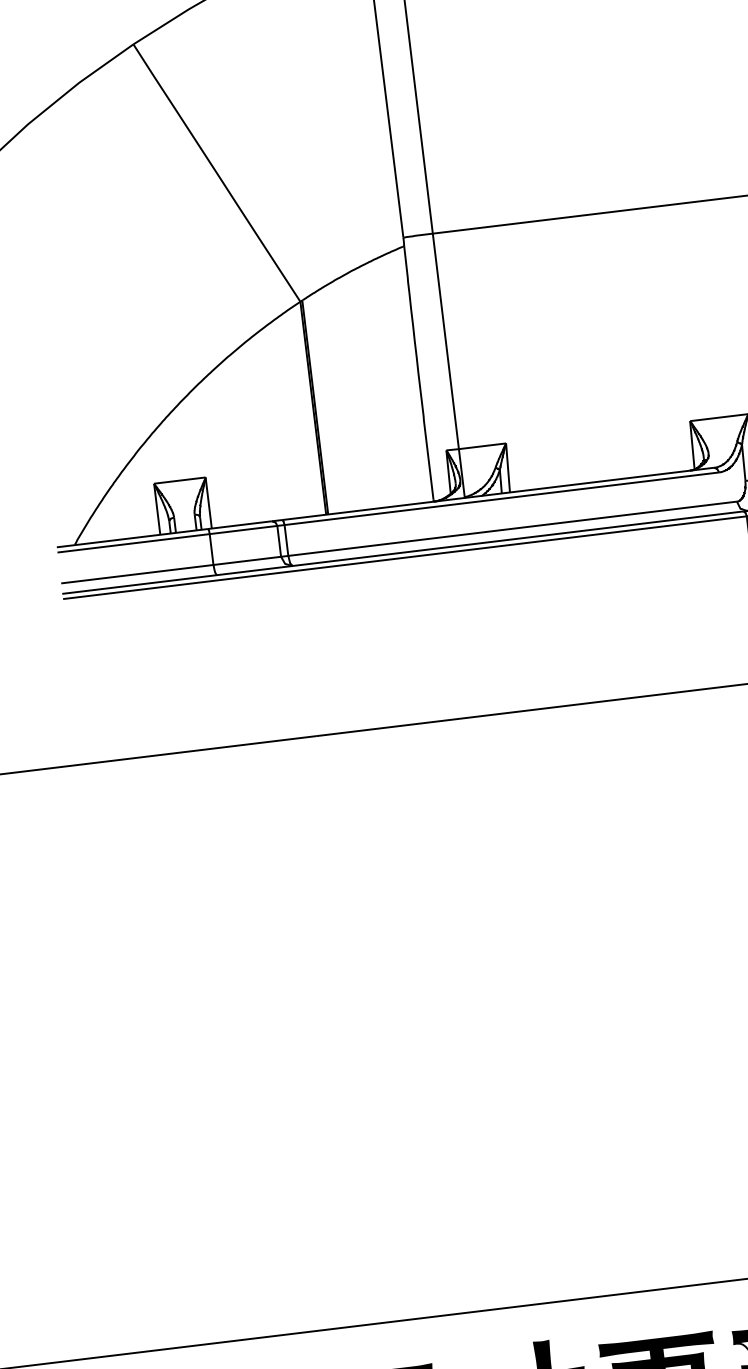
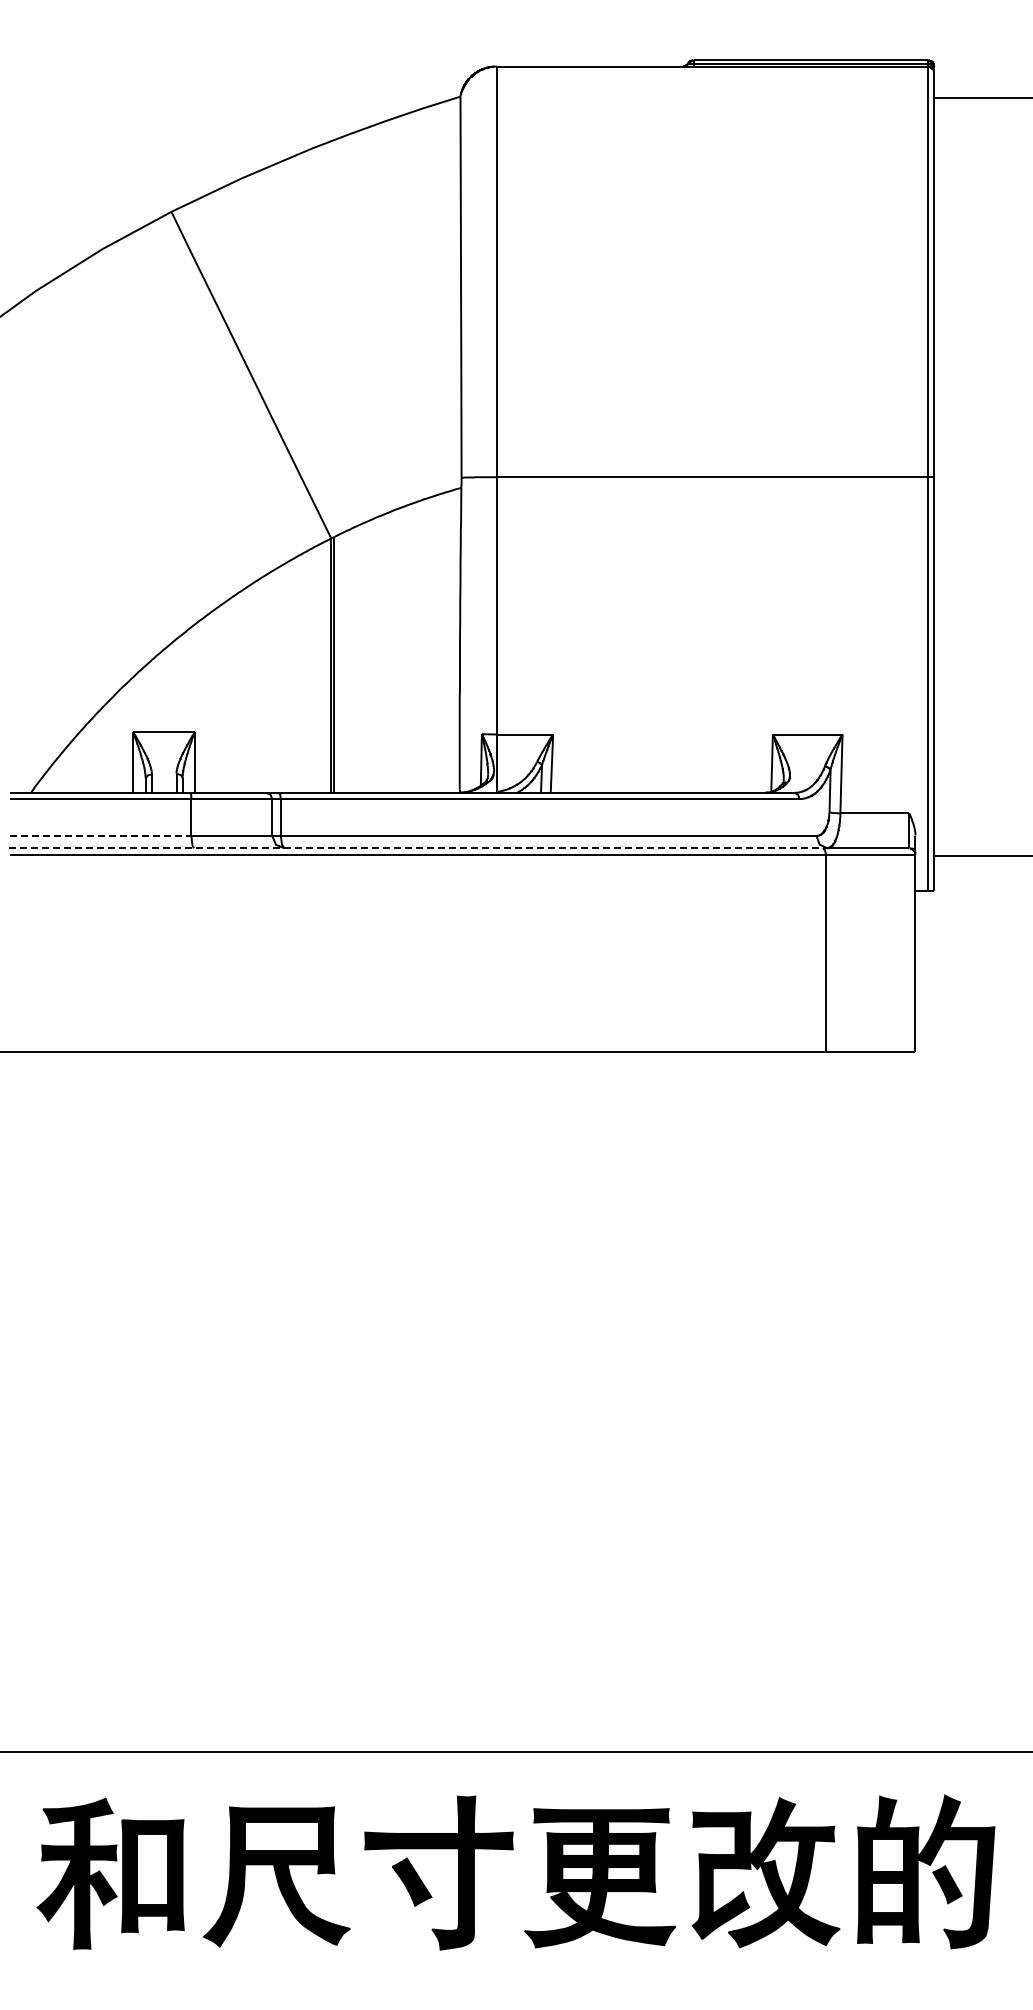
line: (403, 552) -> (416, 848), solid -> dashed
line: (137, 573) -> (100, 835), solid -> dashed

